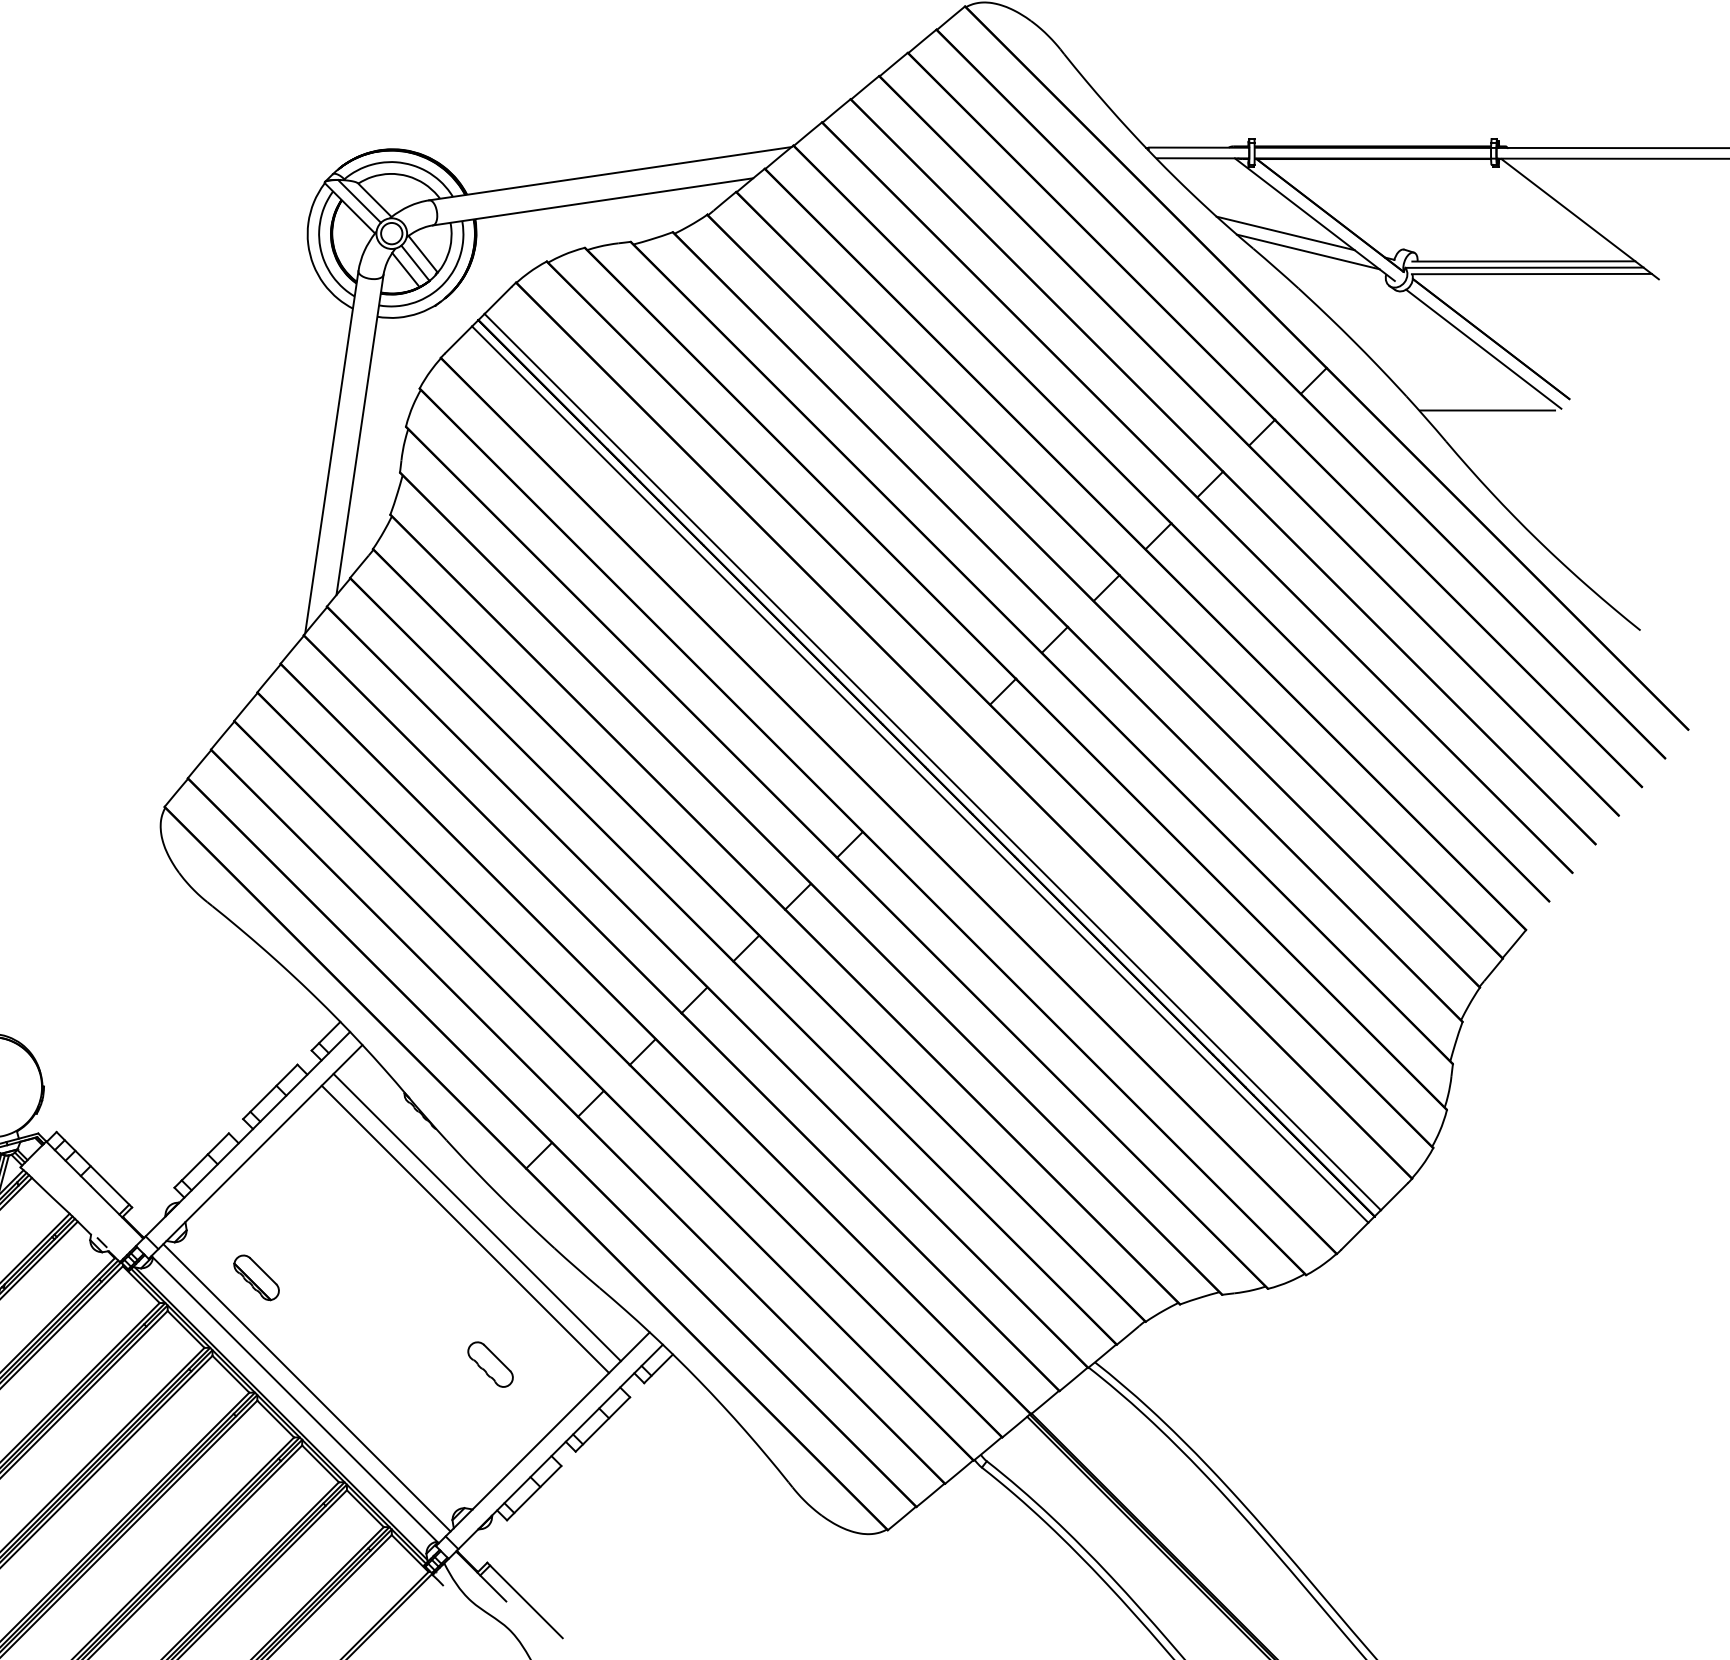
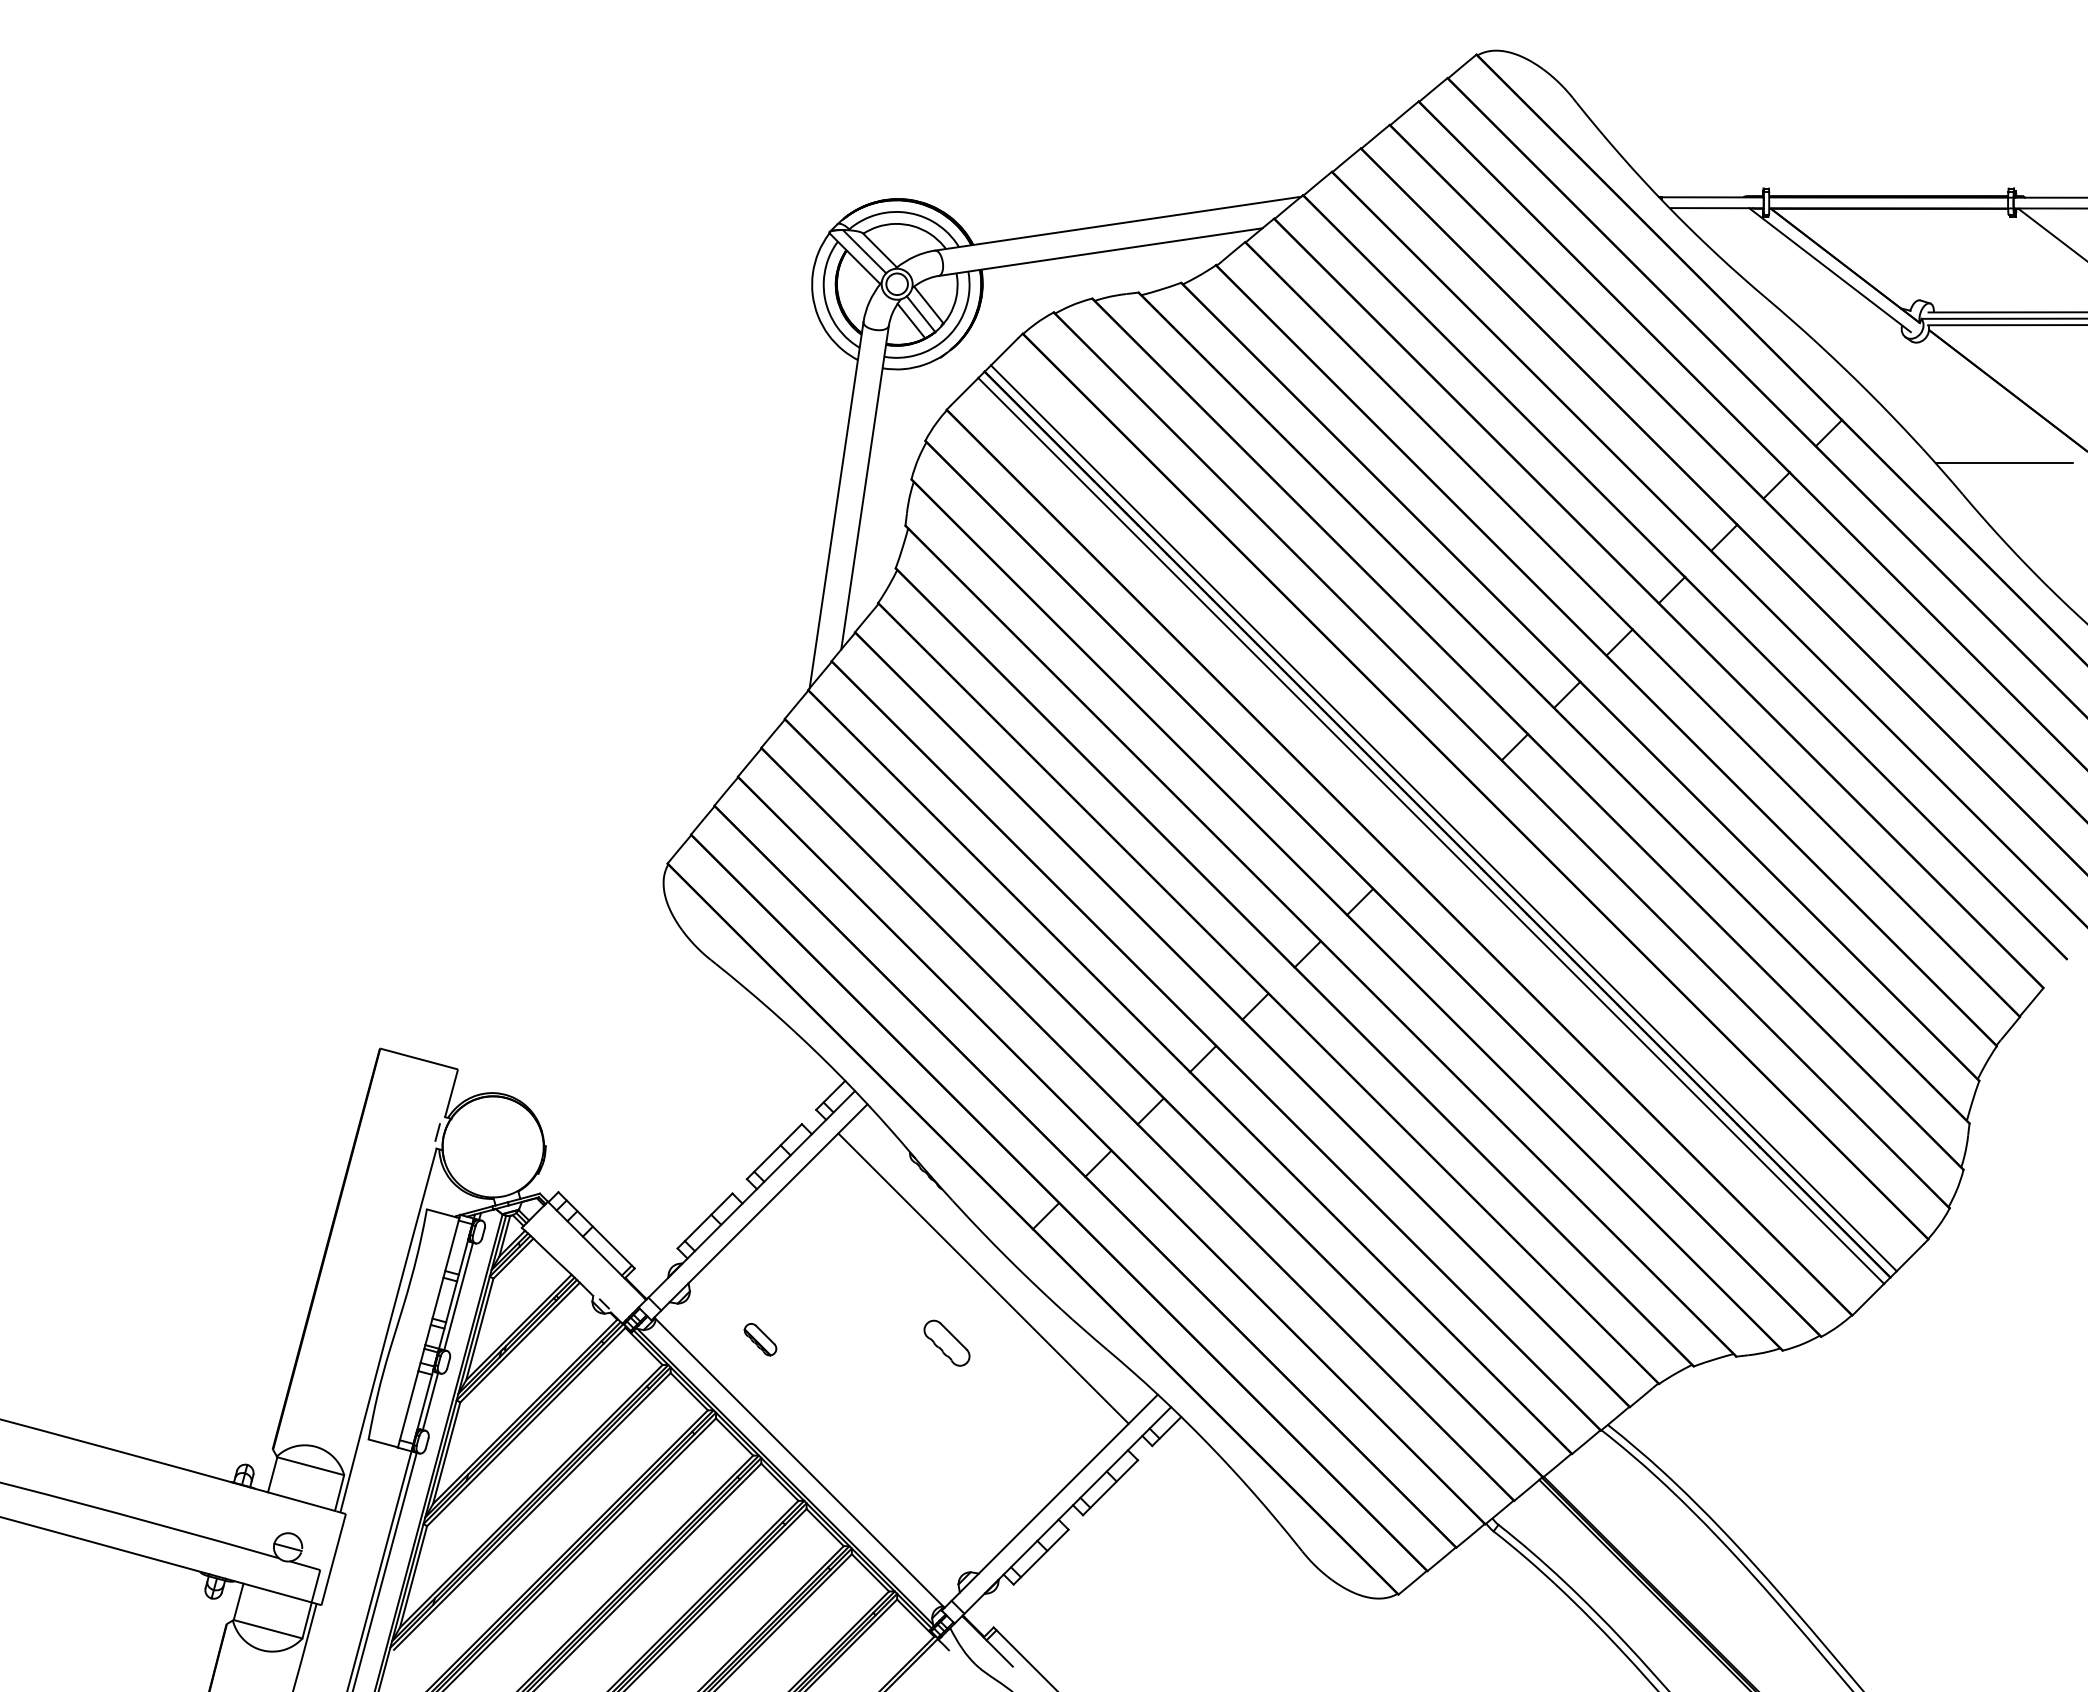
line: (1285, 232) -> (1800, 283), removed
line: (1308, 251) -> (1823, 302), removed
line: (1483, 348) -> (2000, 400), removed
line: (465, 1229) -> (971, 1290), removed
part: (256, 1277) -> (760, 1339), size x0.7
part: (490, 1363) -> (946, 1342), moved
line: (307, 1387) -> (811, 1450), removed

